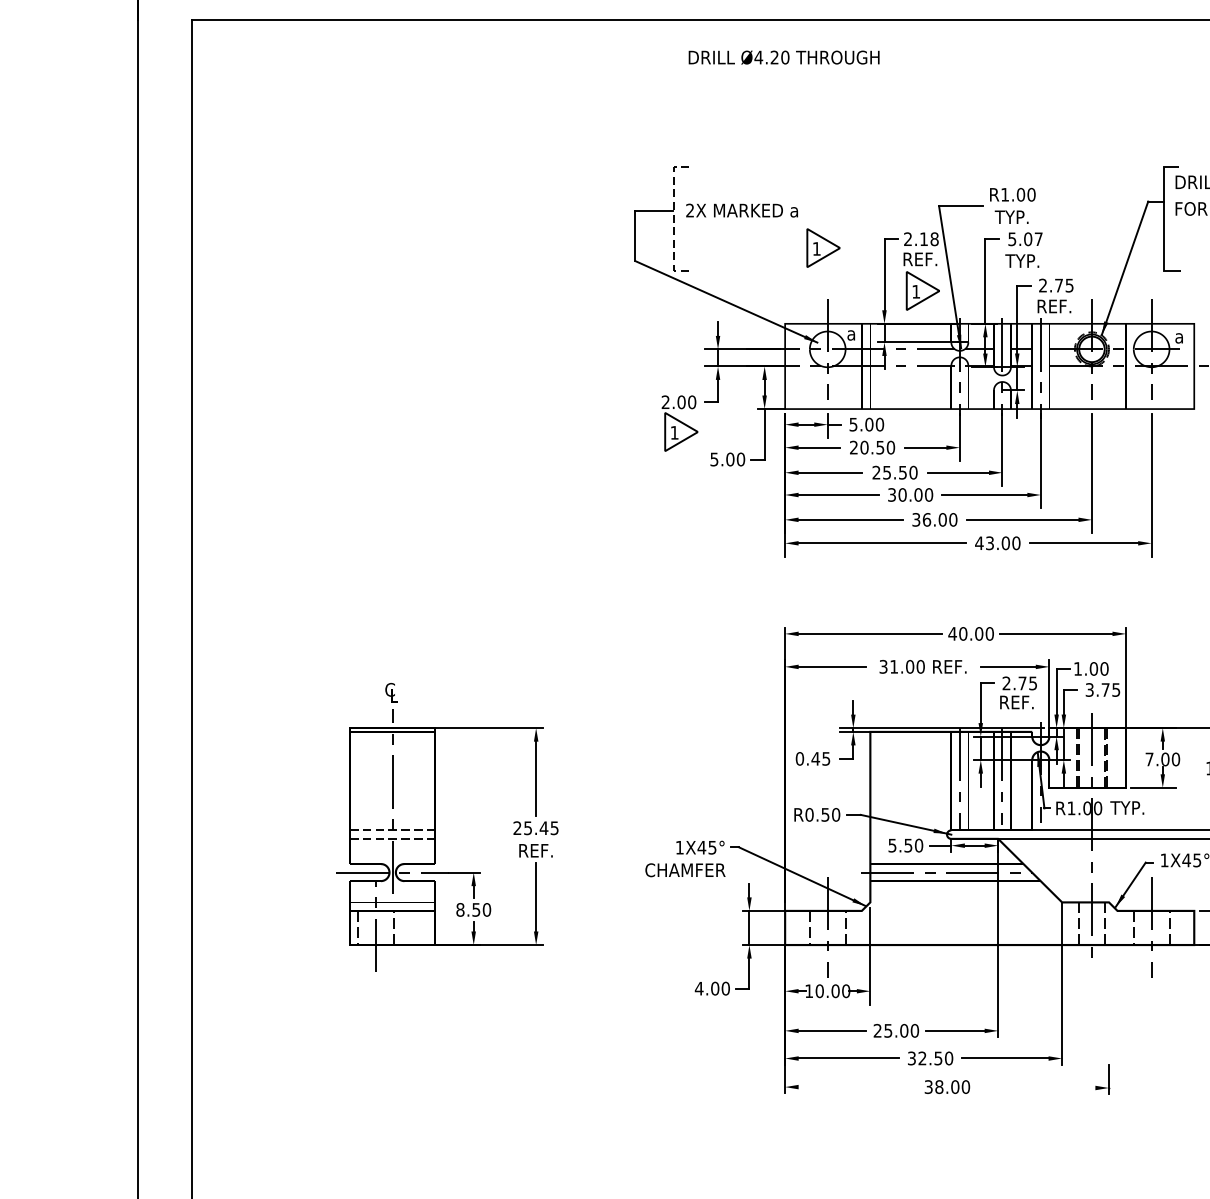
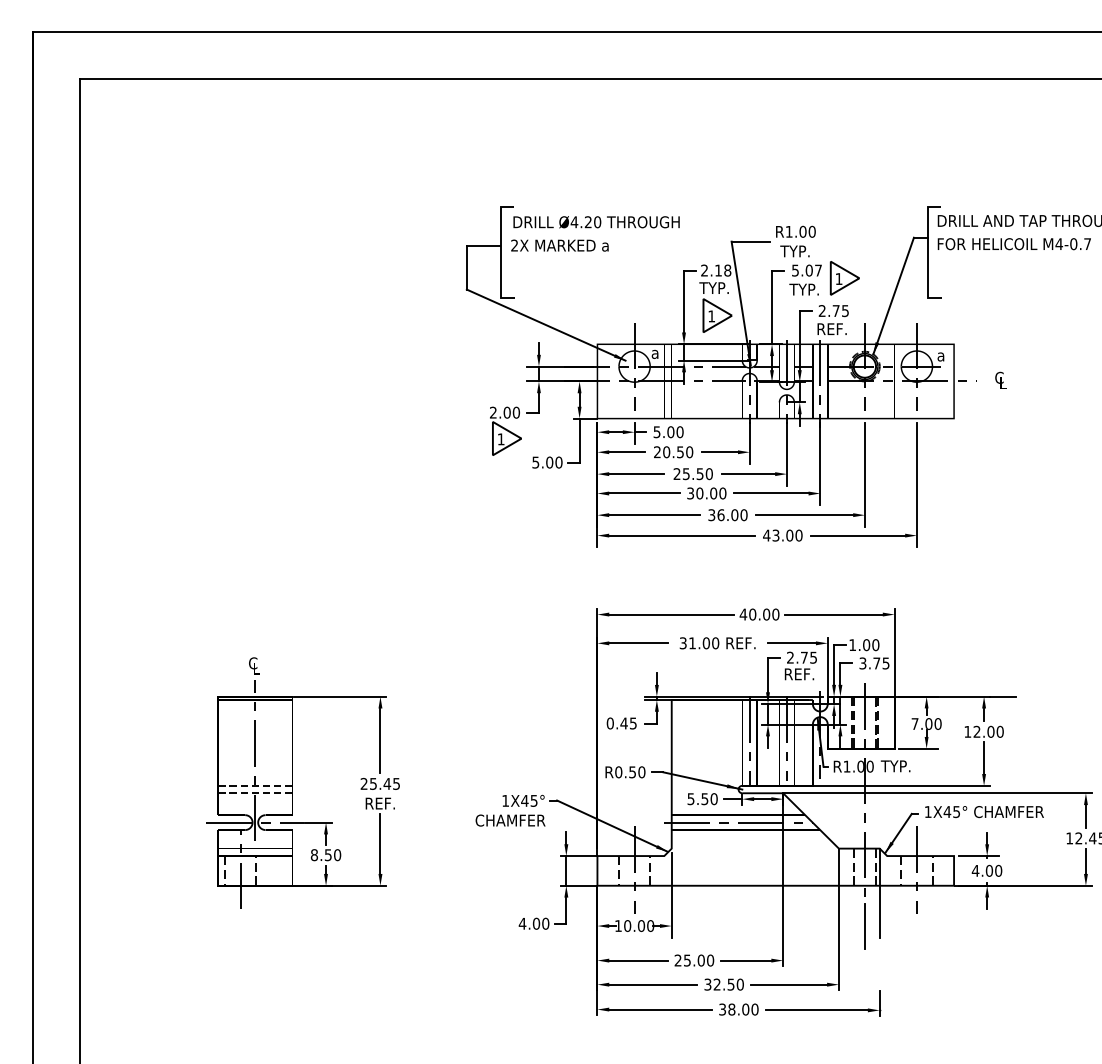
text: (784, 57) -> (596, 222), moved
line: (673, 219) -> (500, 253), dashed -> solid
part: (823, 248) -> (844, 278), moved
text: (919, 258) -> (714, 287), REF. -> TYP.
line: (1108, 953) -> (879, 893), added
line: (1091, 991) -> (864, 926), added
line: (857, 1086) -> (660, 1009), added
line: (1036, 1086) -> (816, 1009), added

